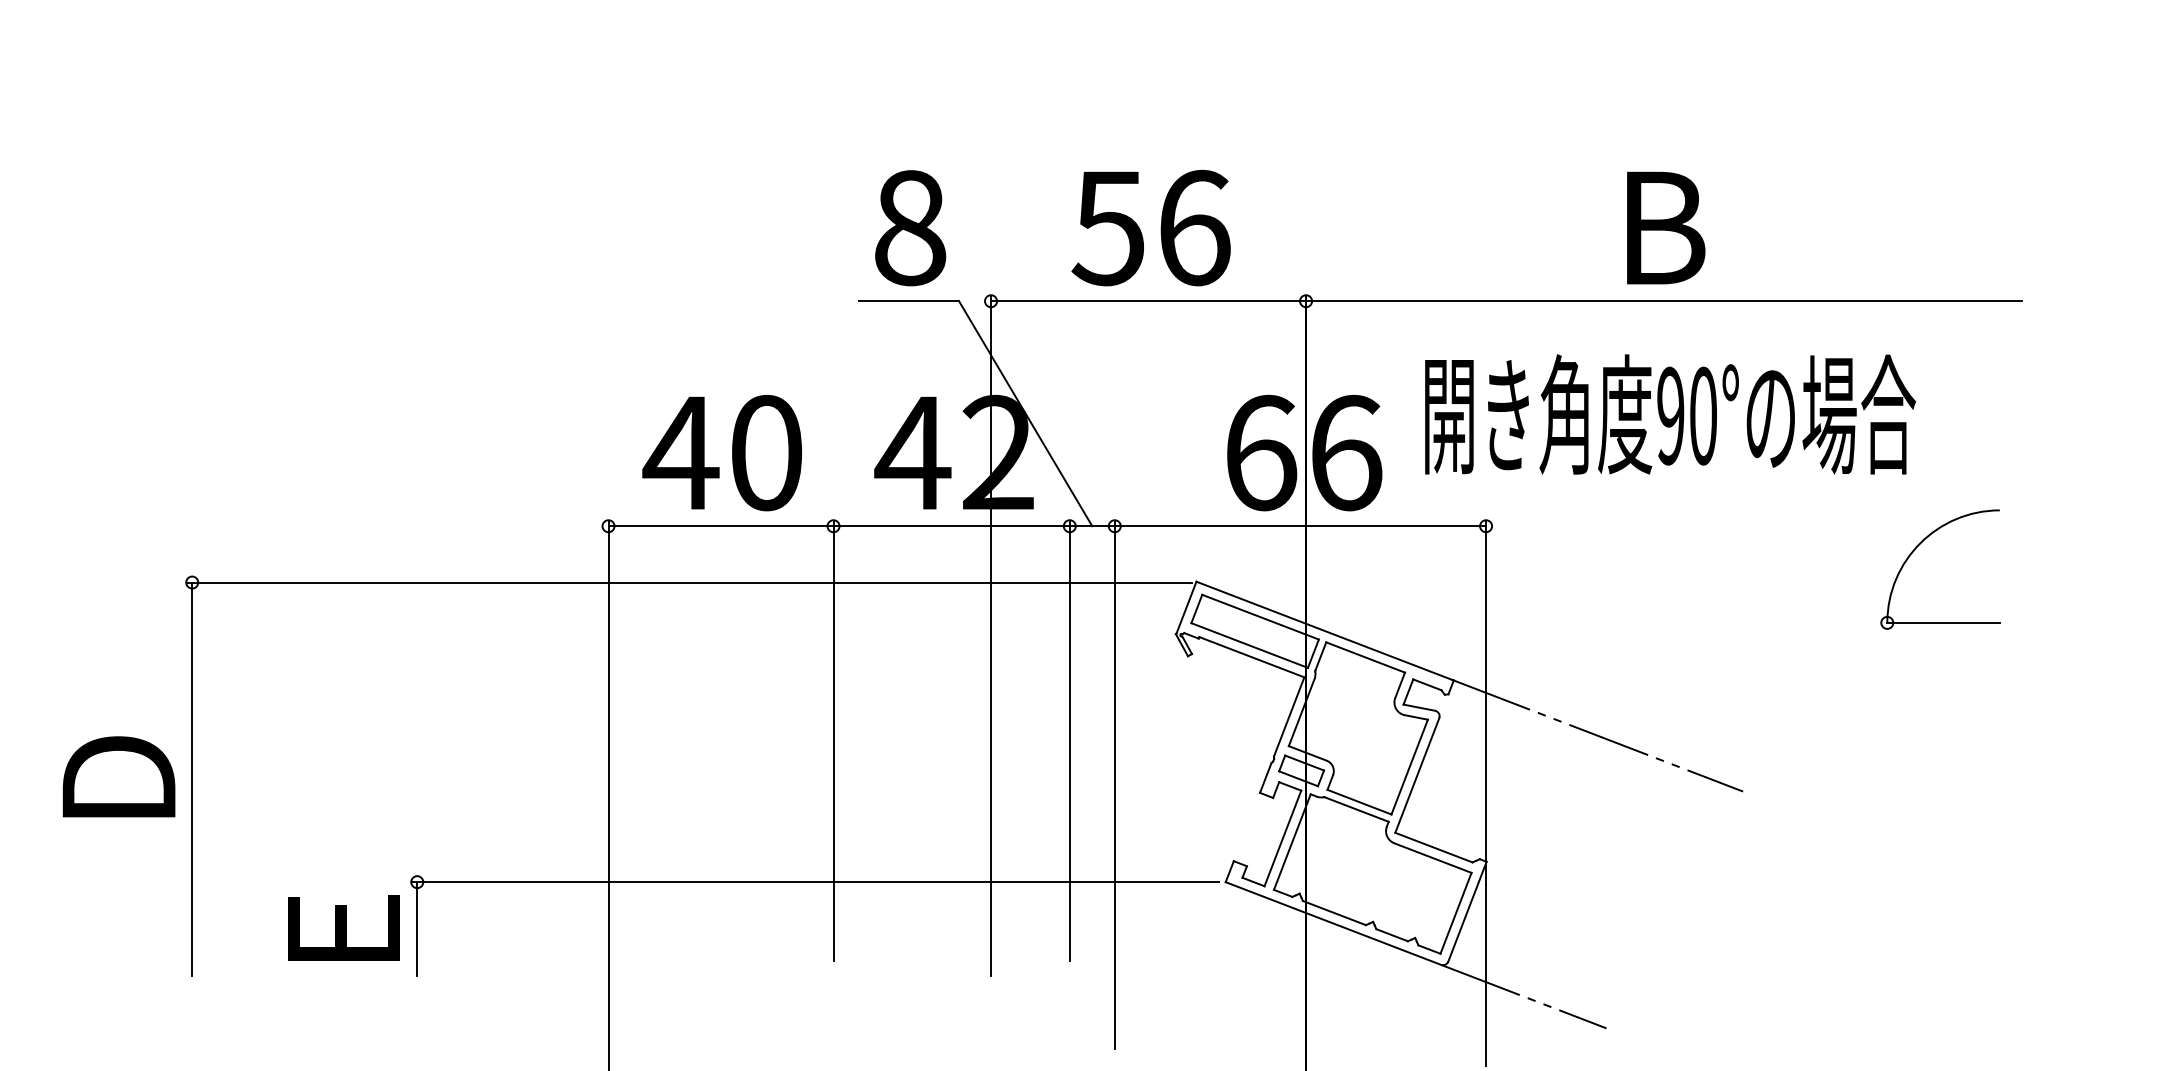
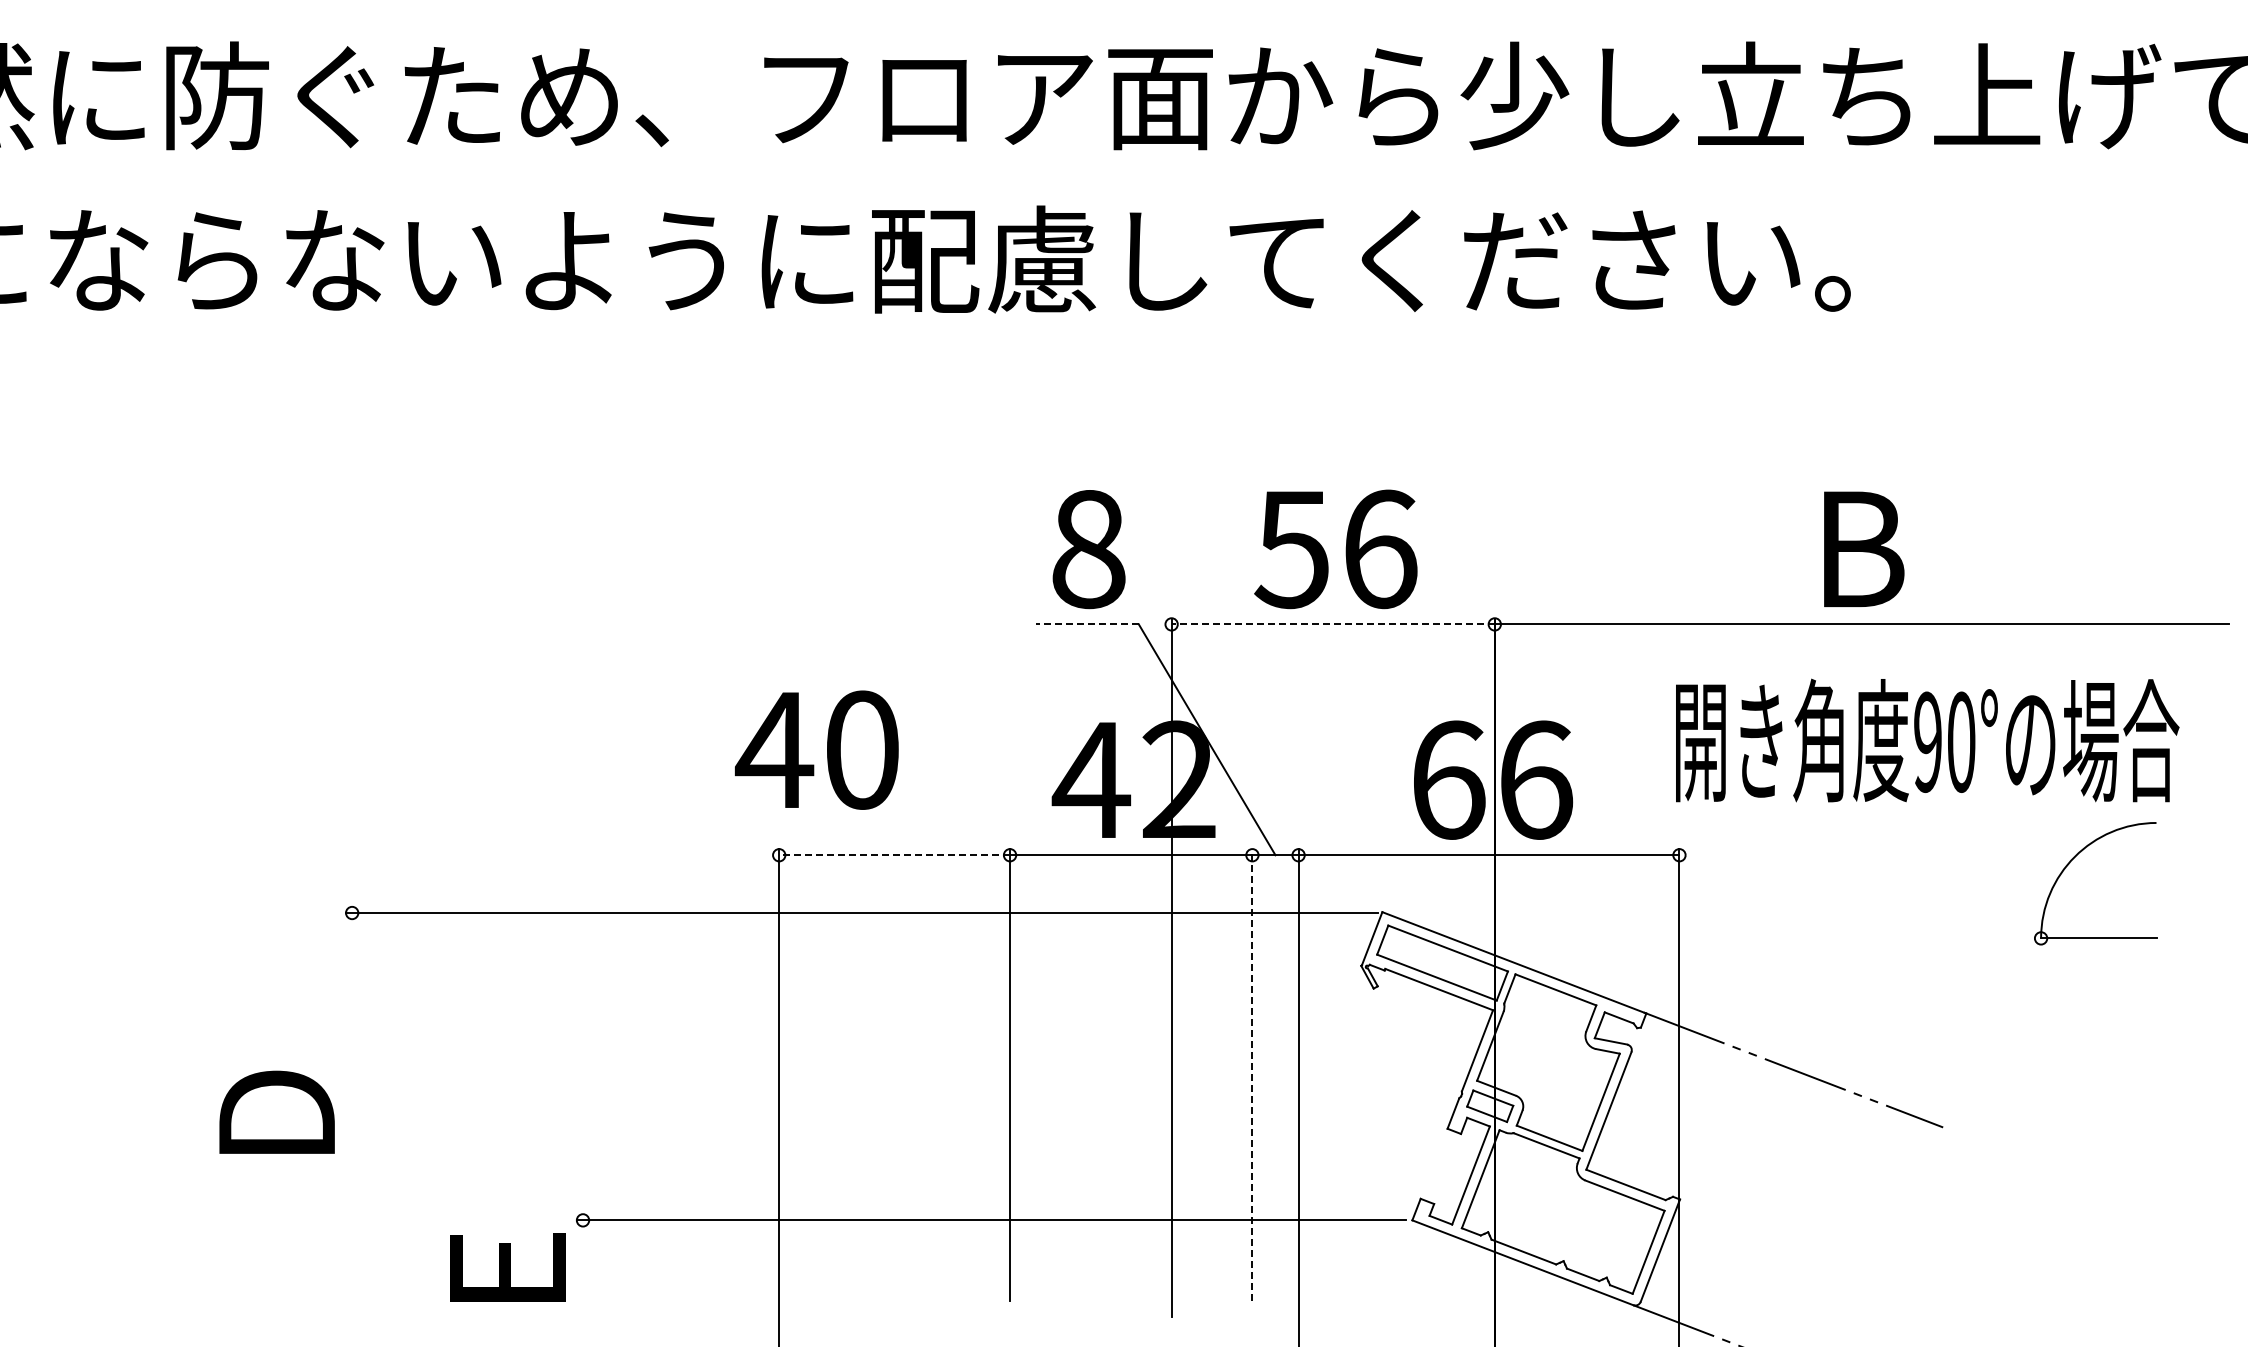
line: (908, 301) -> (1086, 624), solid -> dashed
line: (1148, 301) -> (1333, 624), solid -> dashed
text: (1670, 414) -> (1927, 740), moved
text: (721, 452) -> (816, 749), moved
line: (720, 526) -> (894, 855), solid -> dashed
part: (1915, 549) -> (2070, 863), moved
line: (1069, 740) -> (1252, 1075), solid -> dashed
line: (192, 778) -> (352, 1114), removed
line: (417, 929) -> (583, 1268), removed

